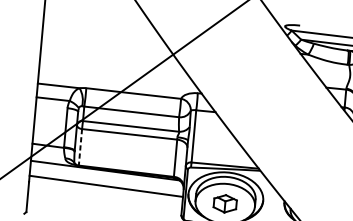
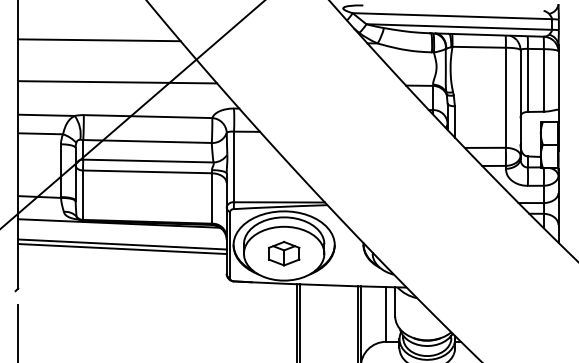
line: (102, 34) -> (99, 40), added
line: (113, 66) -> (117, 82), added
line: (80, 147) -> (83, 195), dashed -> solid
line: (106, 190) -> (122, 249), added

